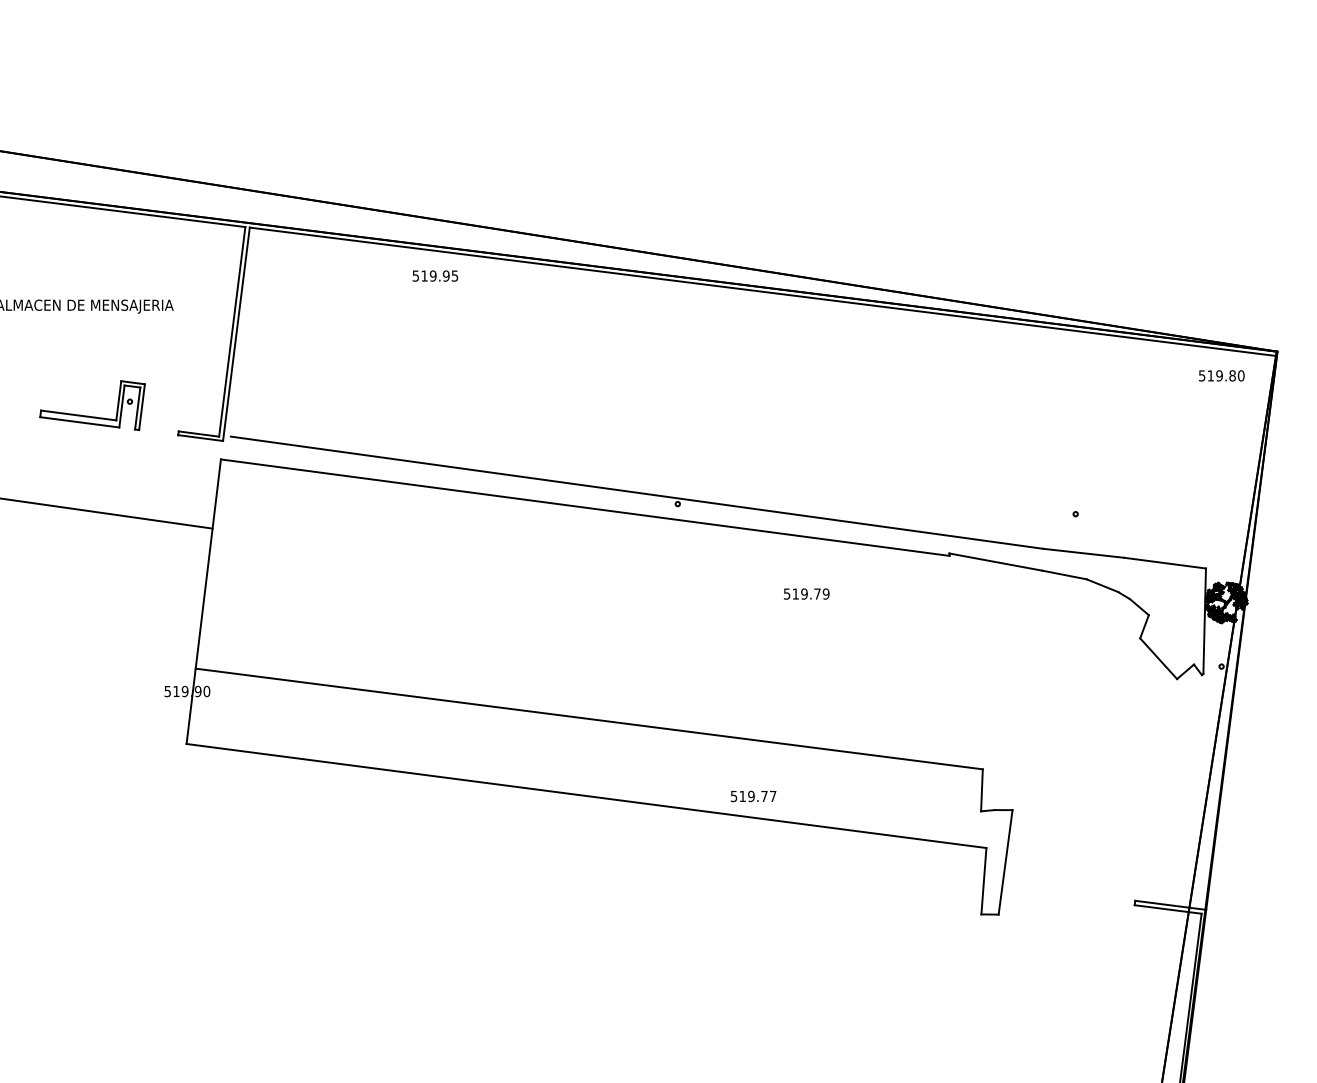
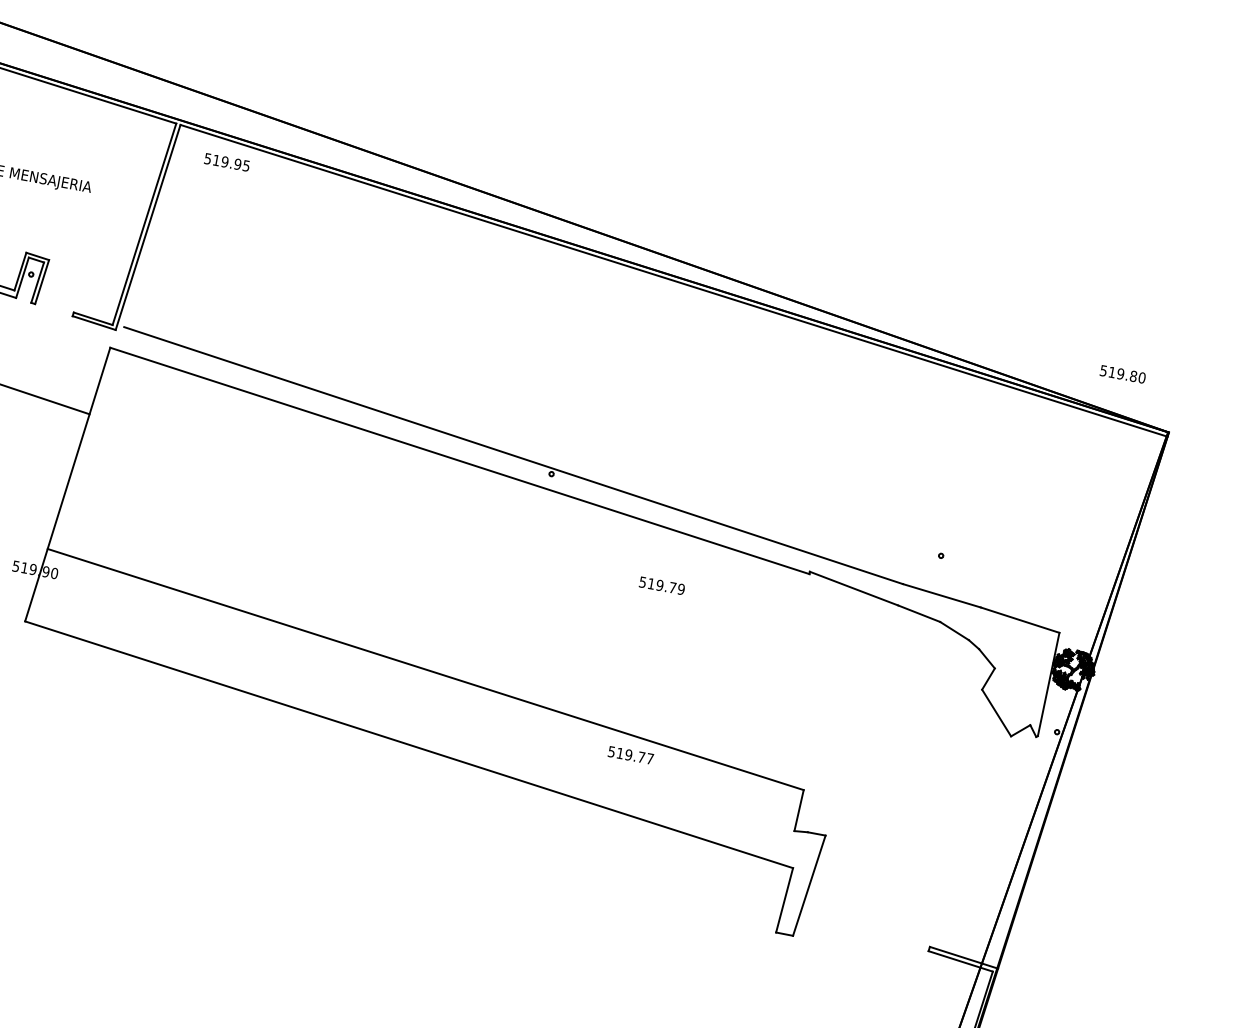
text: (435, 275) -> (227, 161), moved
text: (1221, 375) -> (1122, 374), moved
text: (753, 796) -> (630, 755), moved

